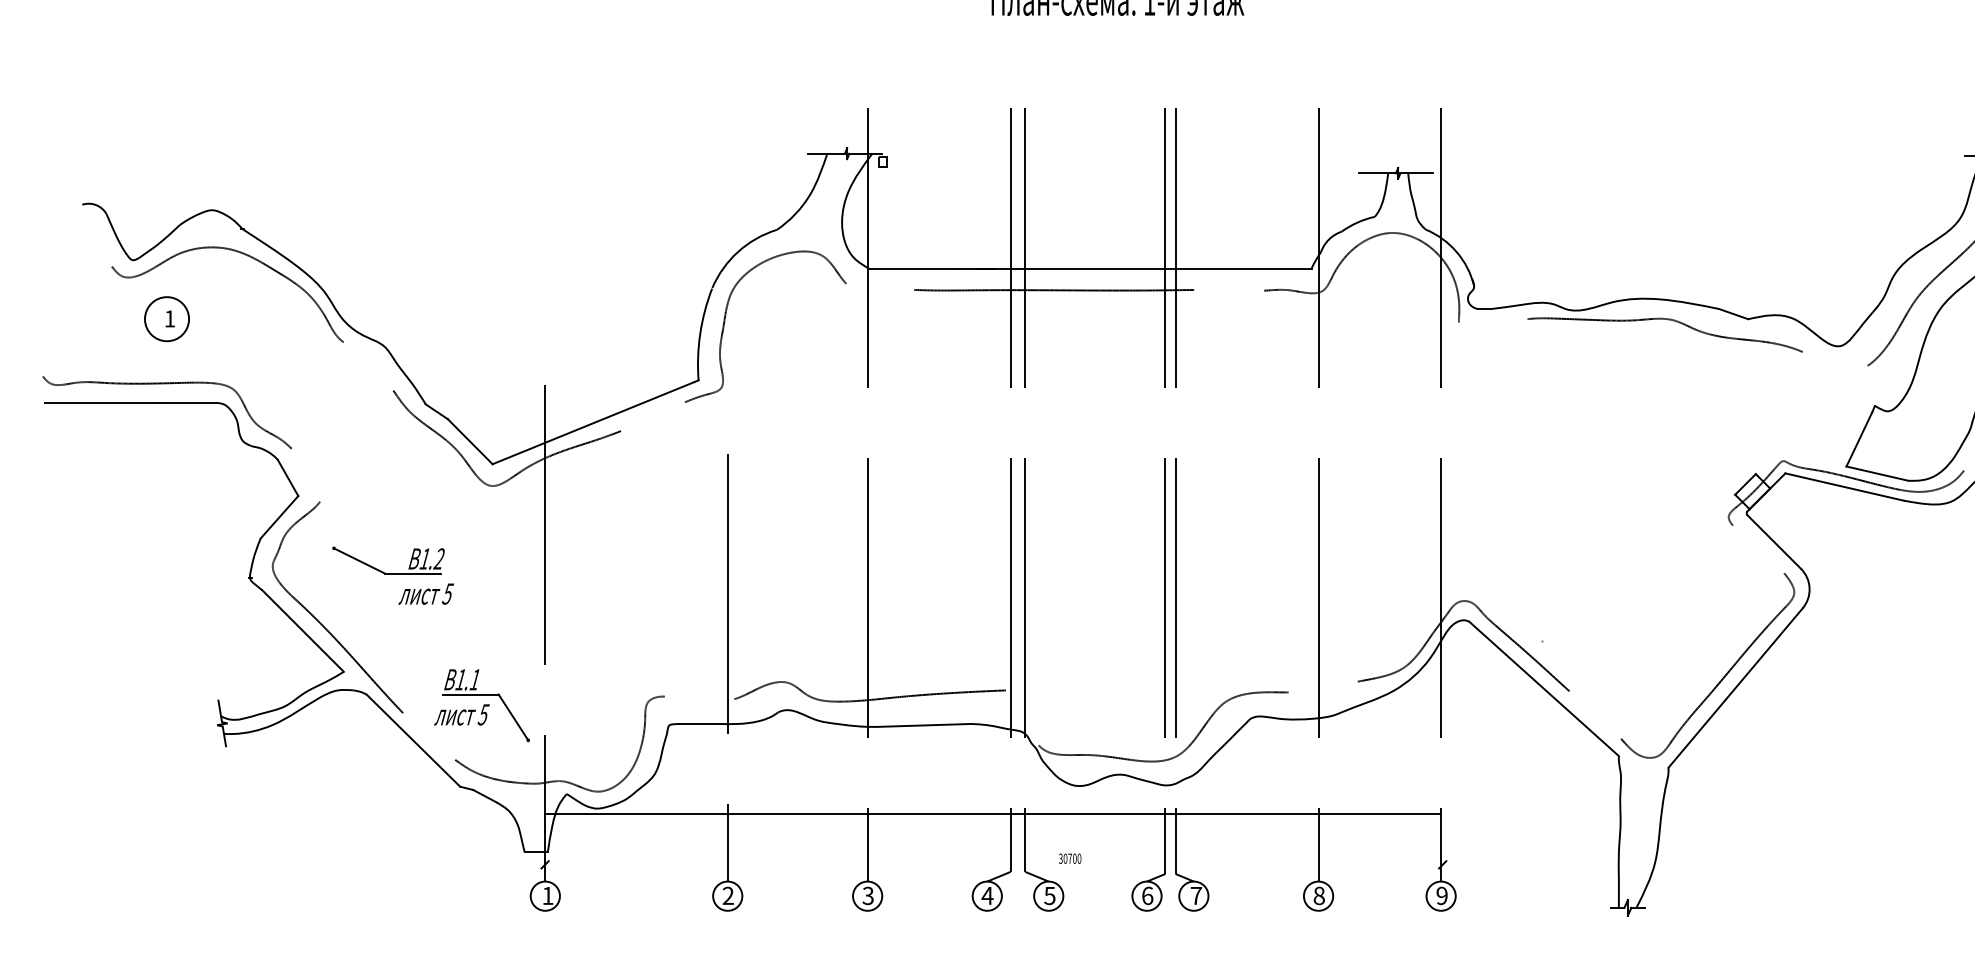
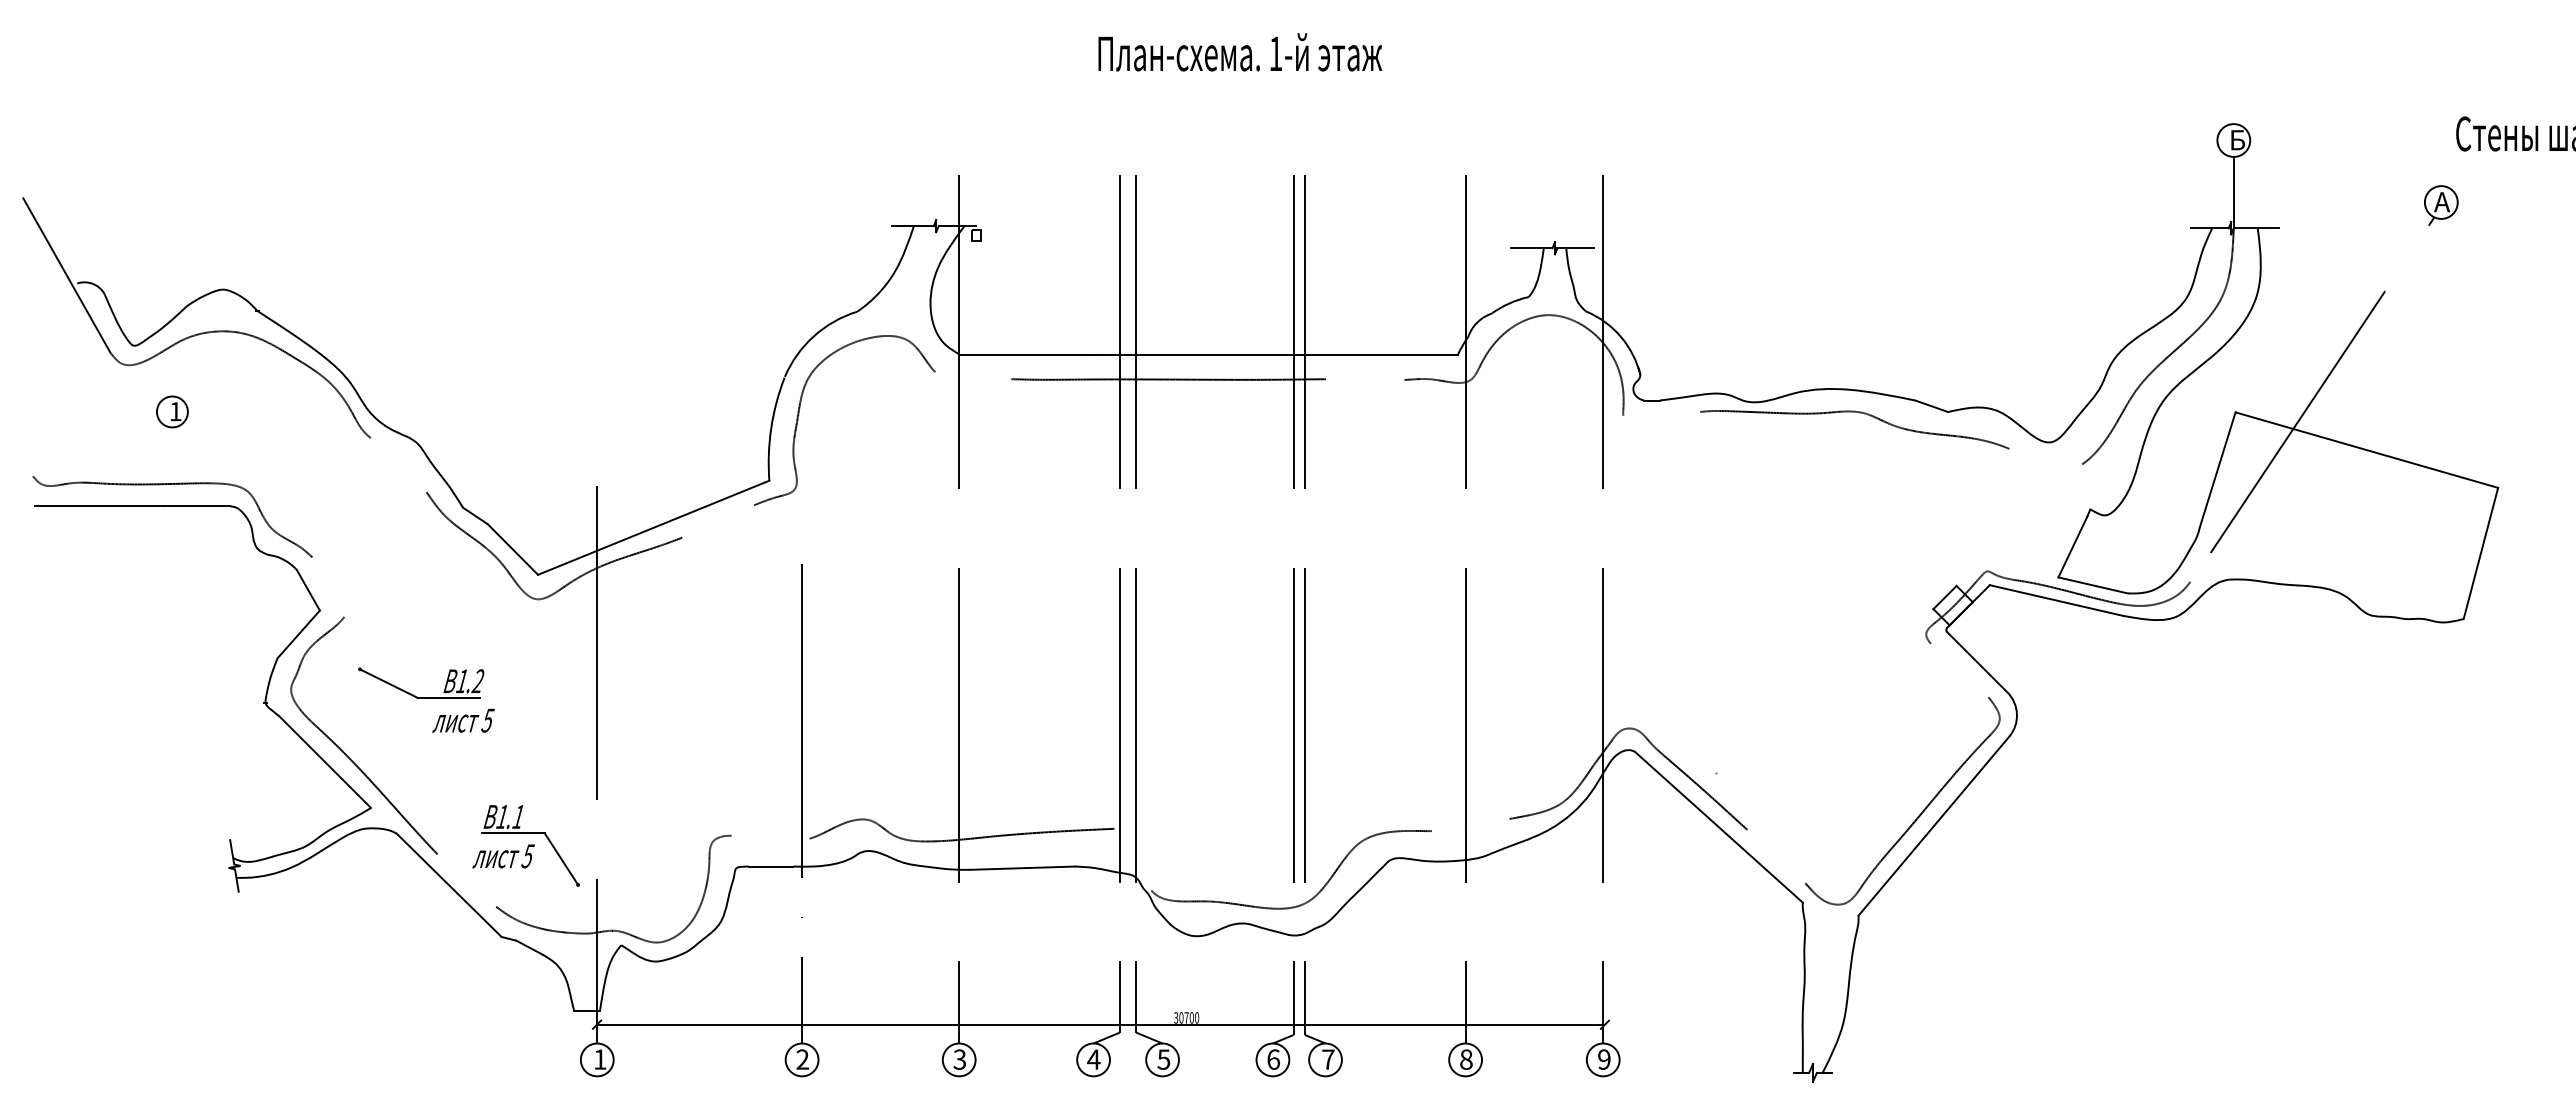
line: (72, 196) -> (66, 274), added
circle: (166, 318) -> (171, 411), size x0.62
line: (993, 813) -> (1100, 1024), moved

